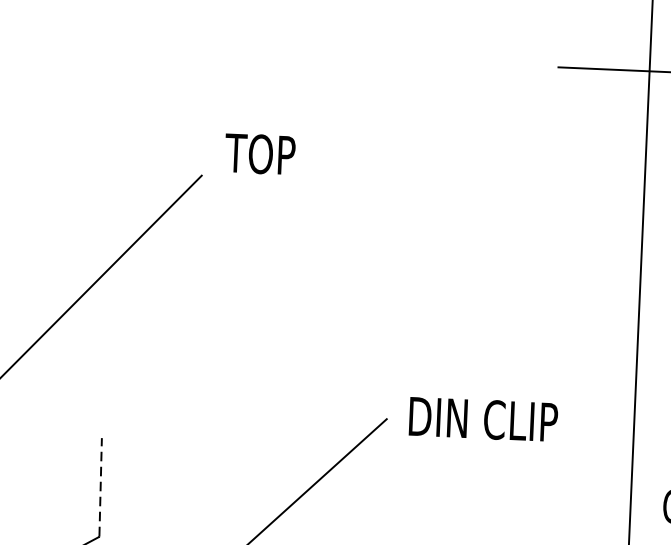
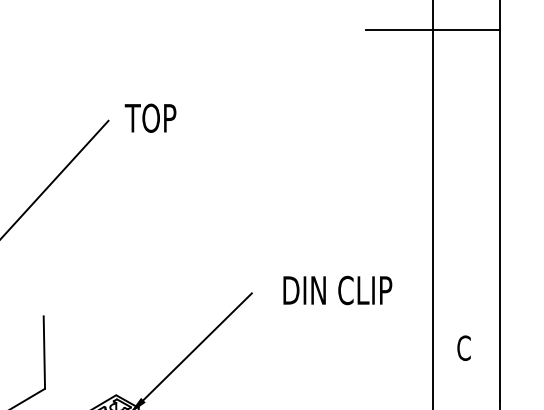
text: (260, 153) -> (150, 117), moved
text: (483, 419) -> (337, 290), moved
line: (100, 486) -> (44, 351), dashed -> solid

